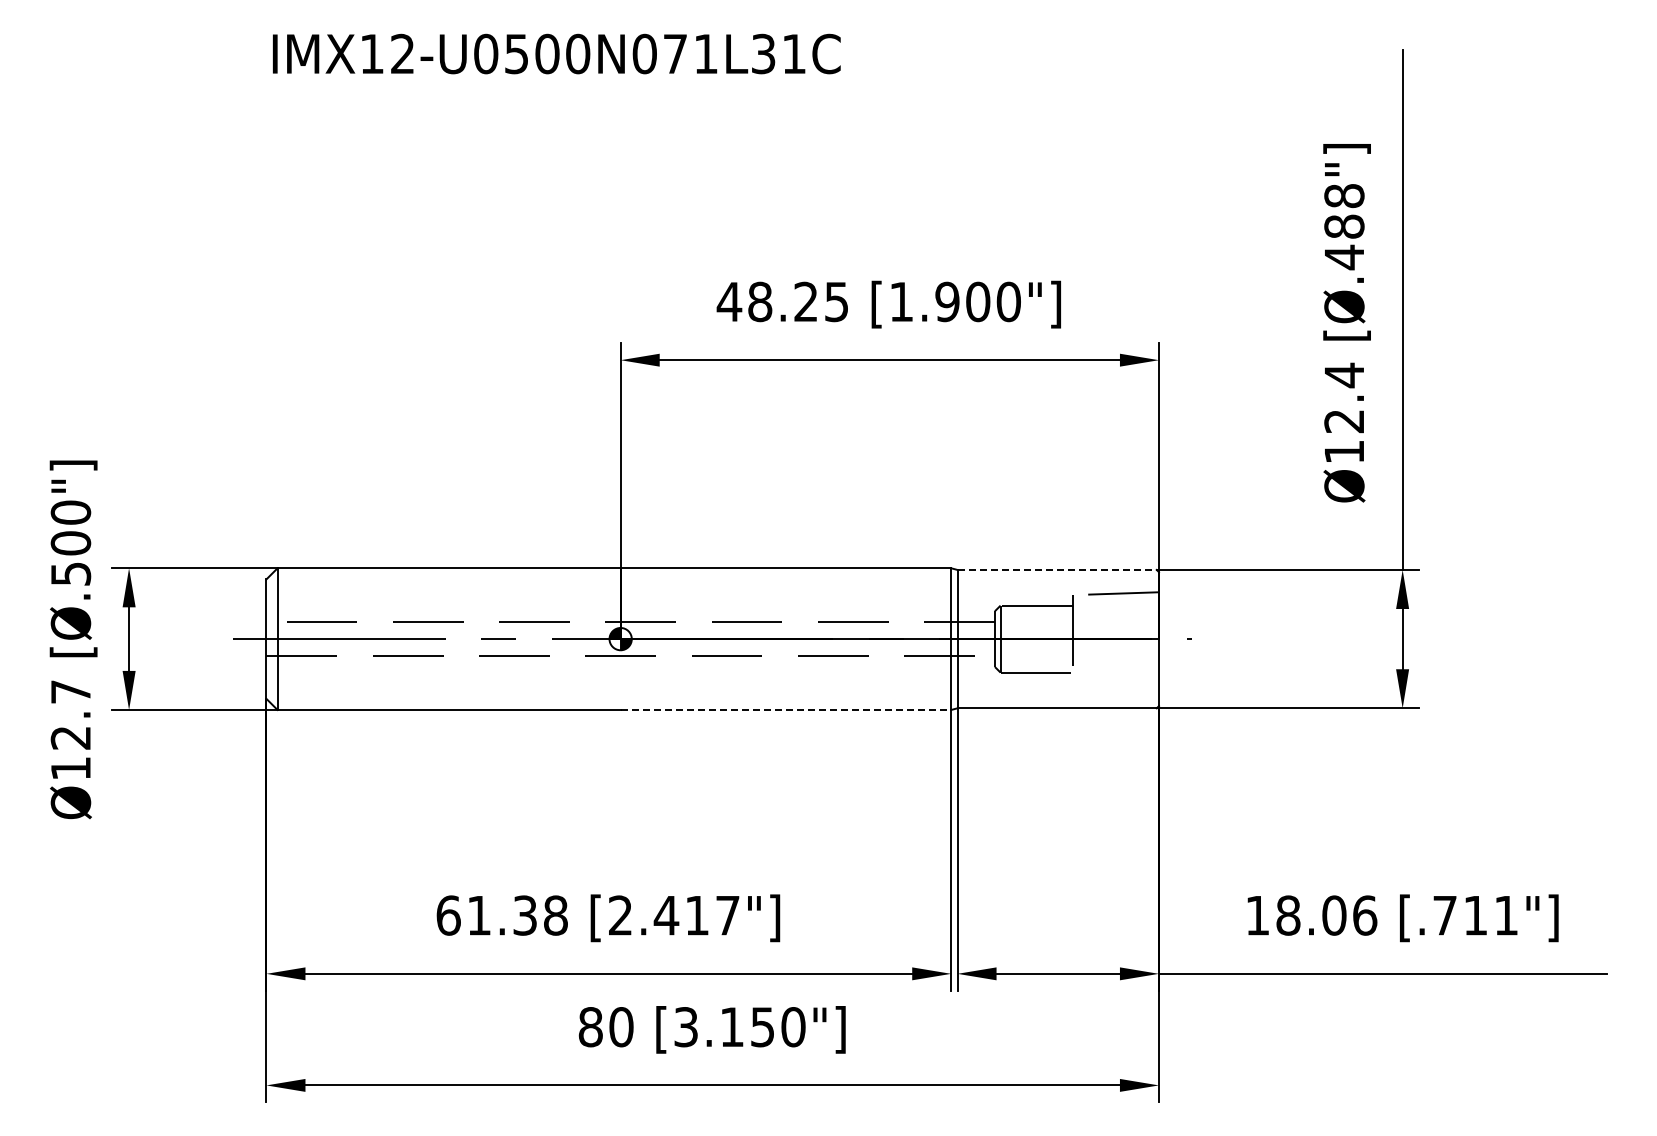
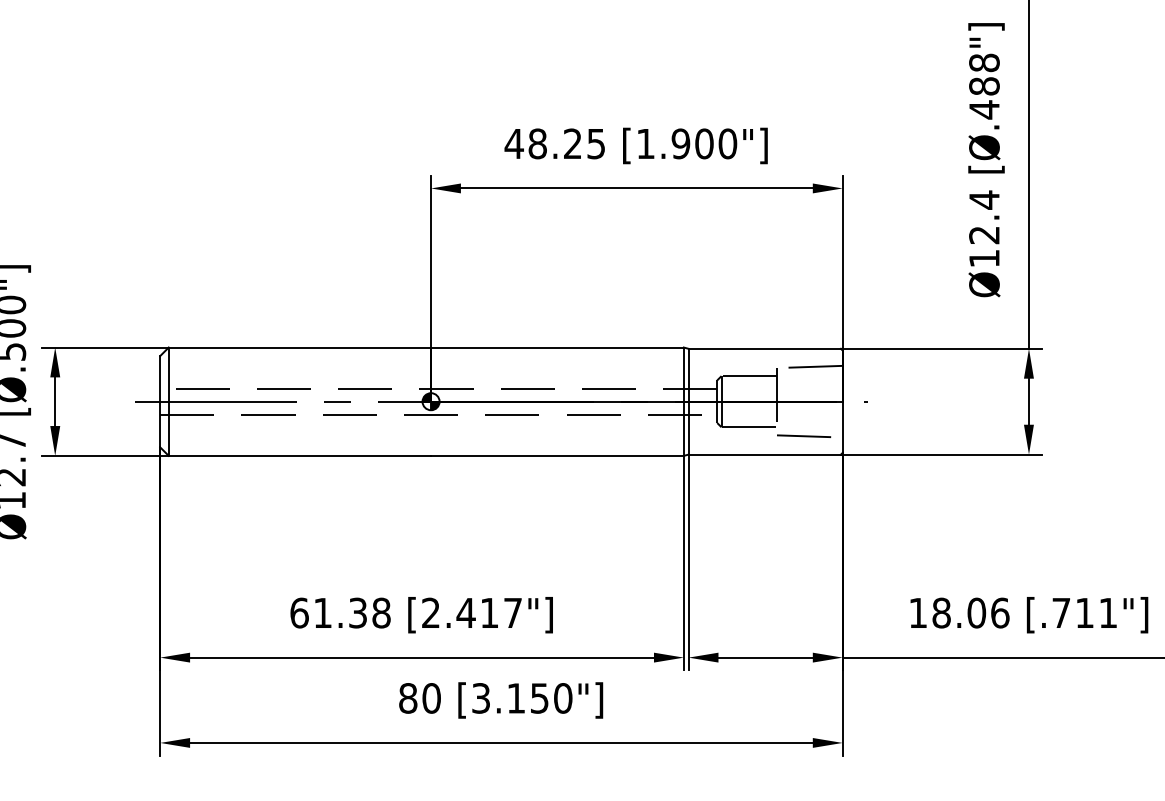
line: (1057, 569) -> (765, 348), dashed -> solid
line: (1108, 684) -> (804, 436), added
line: (786, 709) -> (557, 455), dashed -> solid

